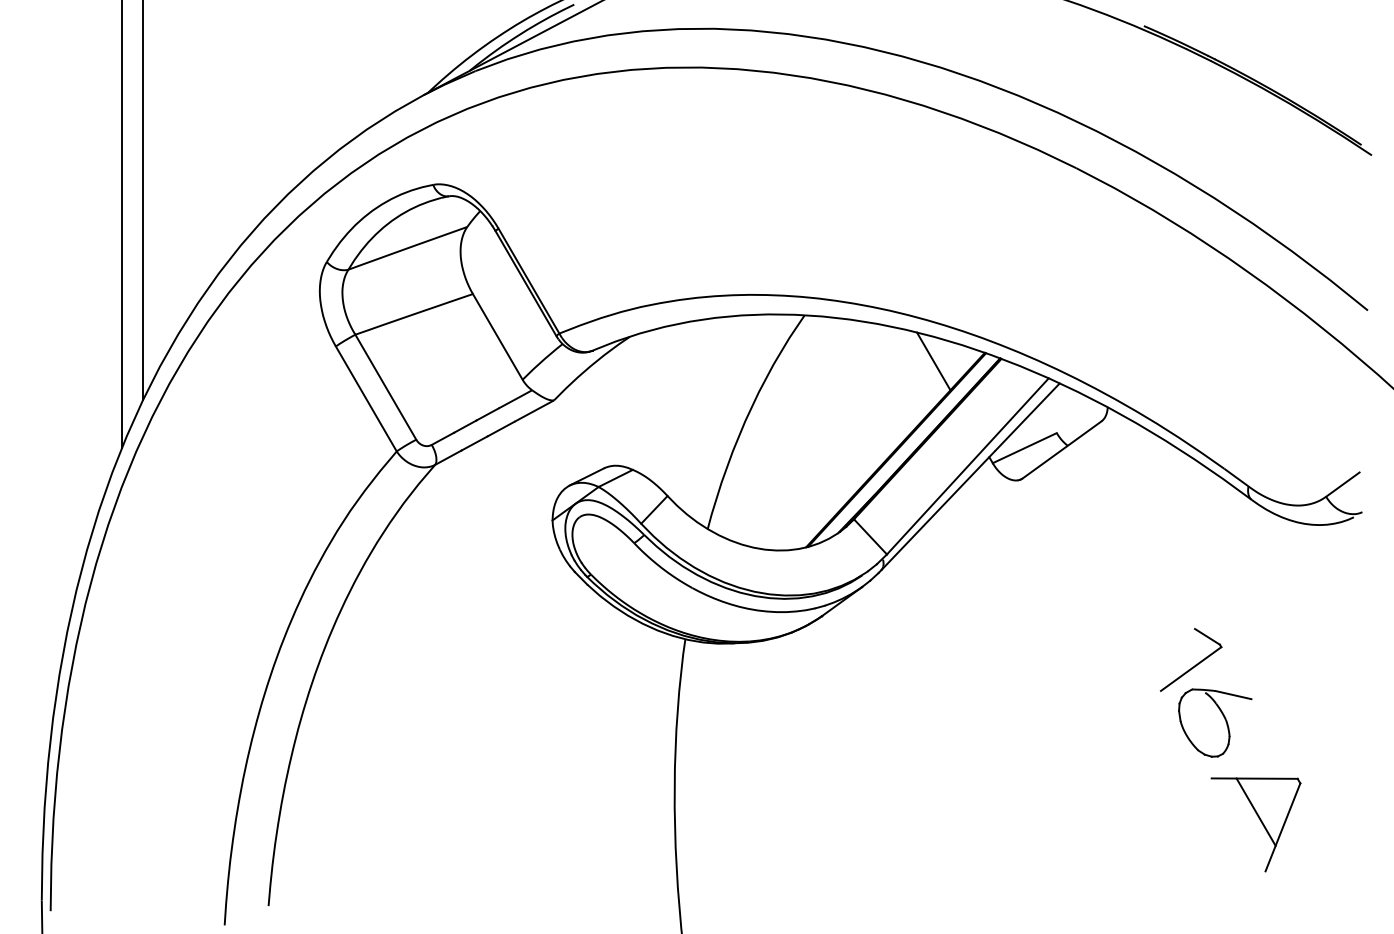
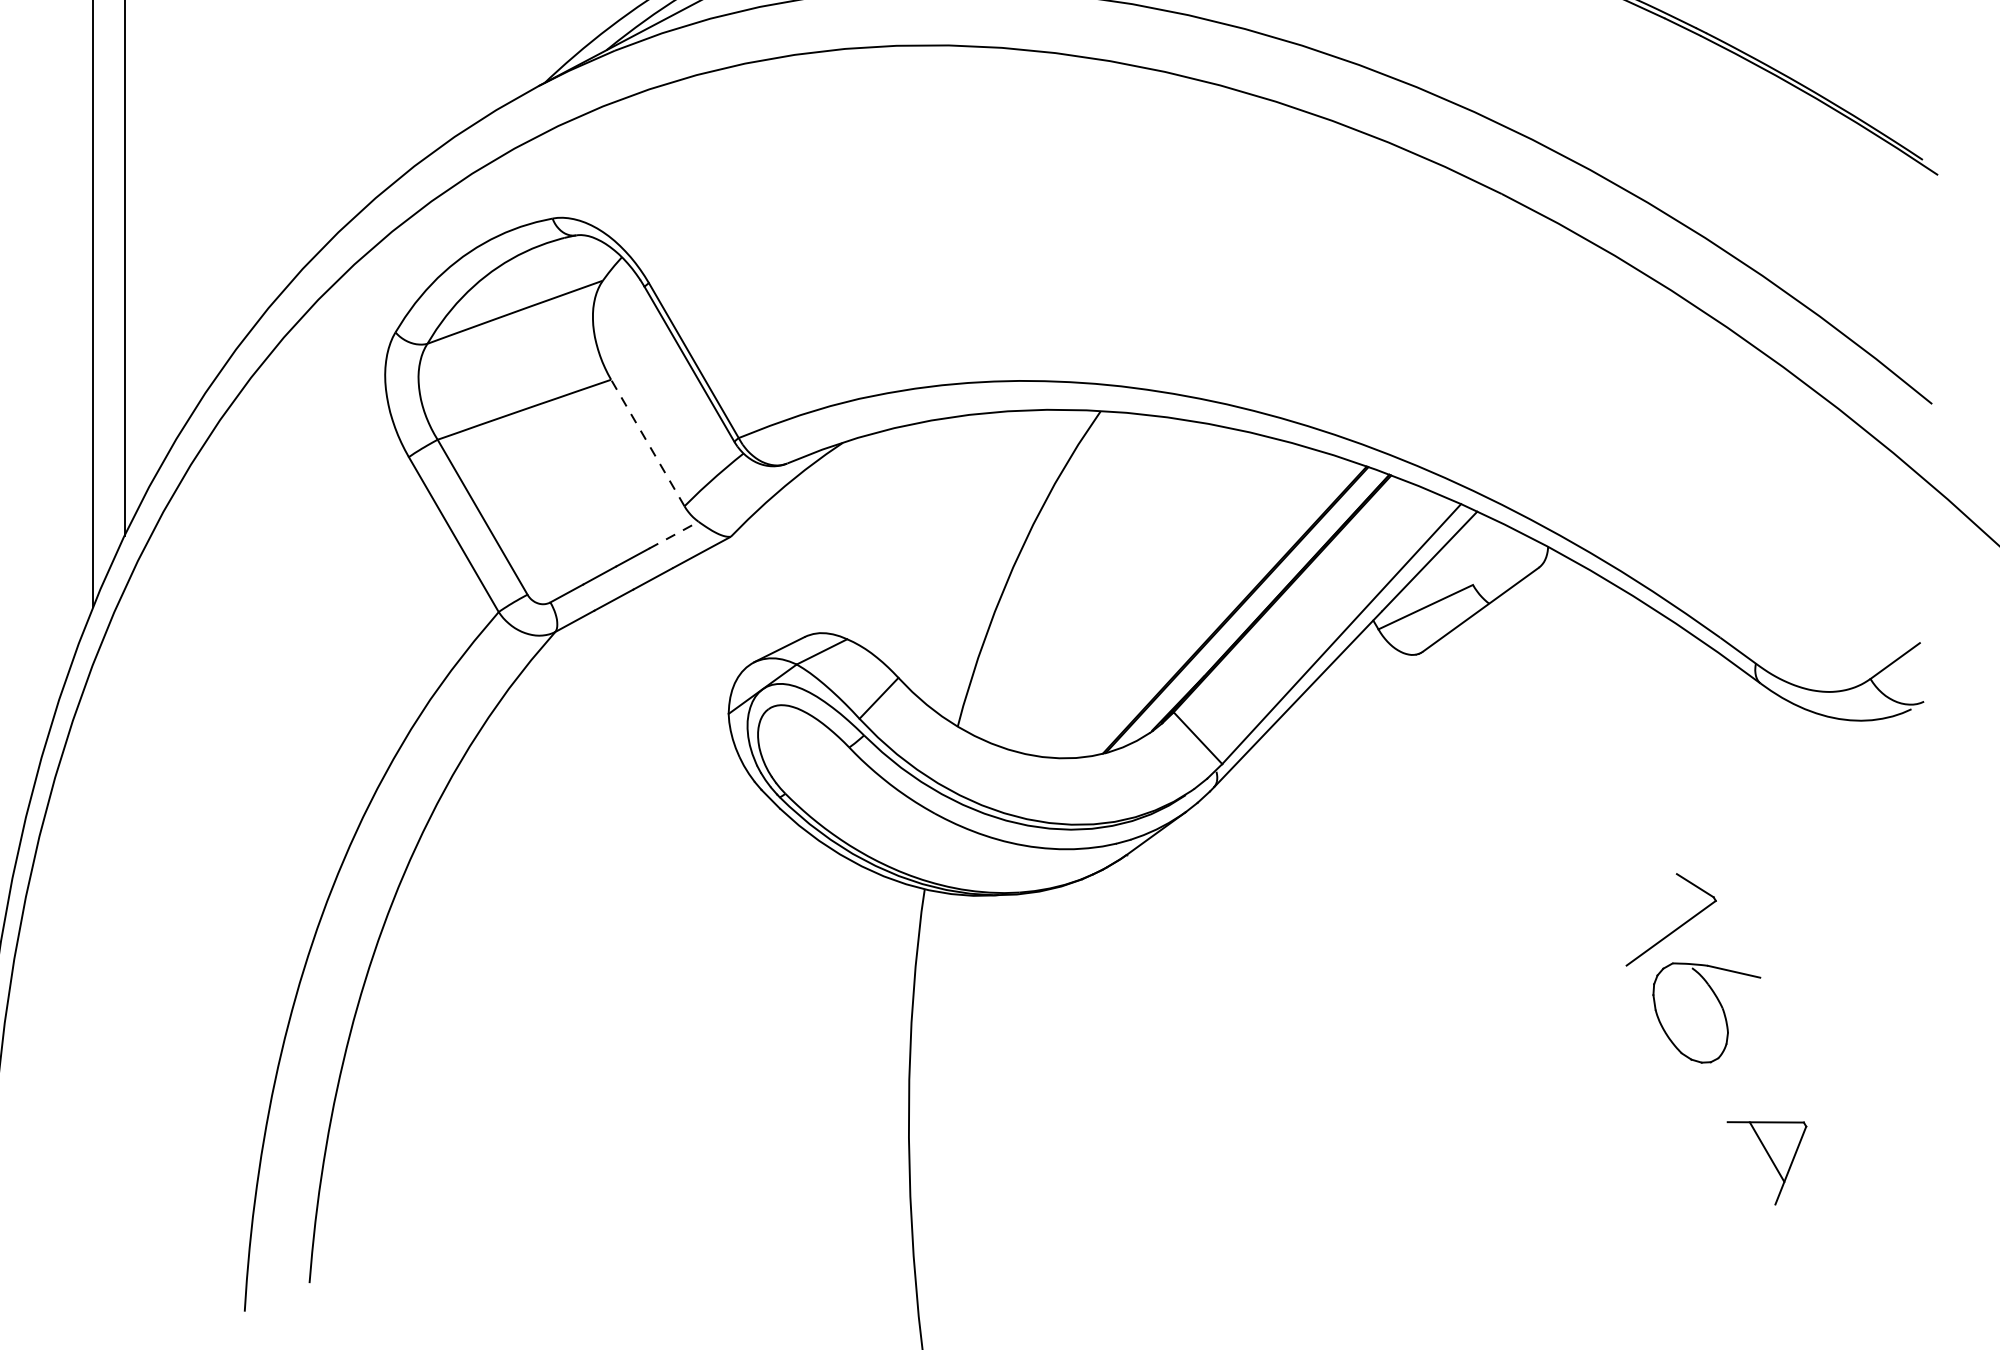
line: (497, 336) -> (647, 442), solid -> dashed
line: (933, 361) -> (1290, 479), removed
line: (515, 399) -> (673, 535), solid -> dashed
part: (1255, 824) -> (1766, 1162), size x0.6

